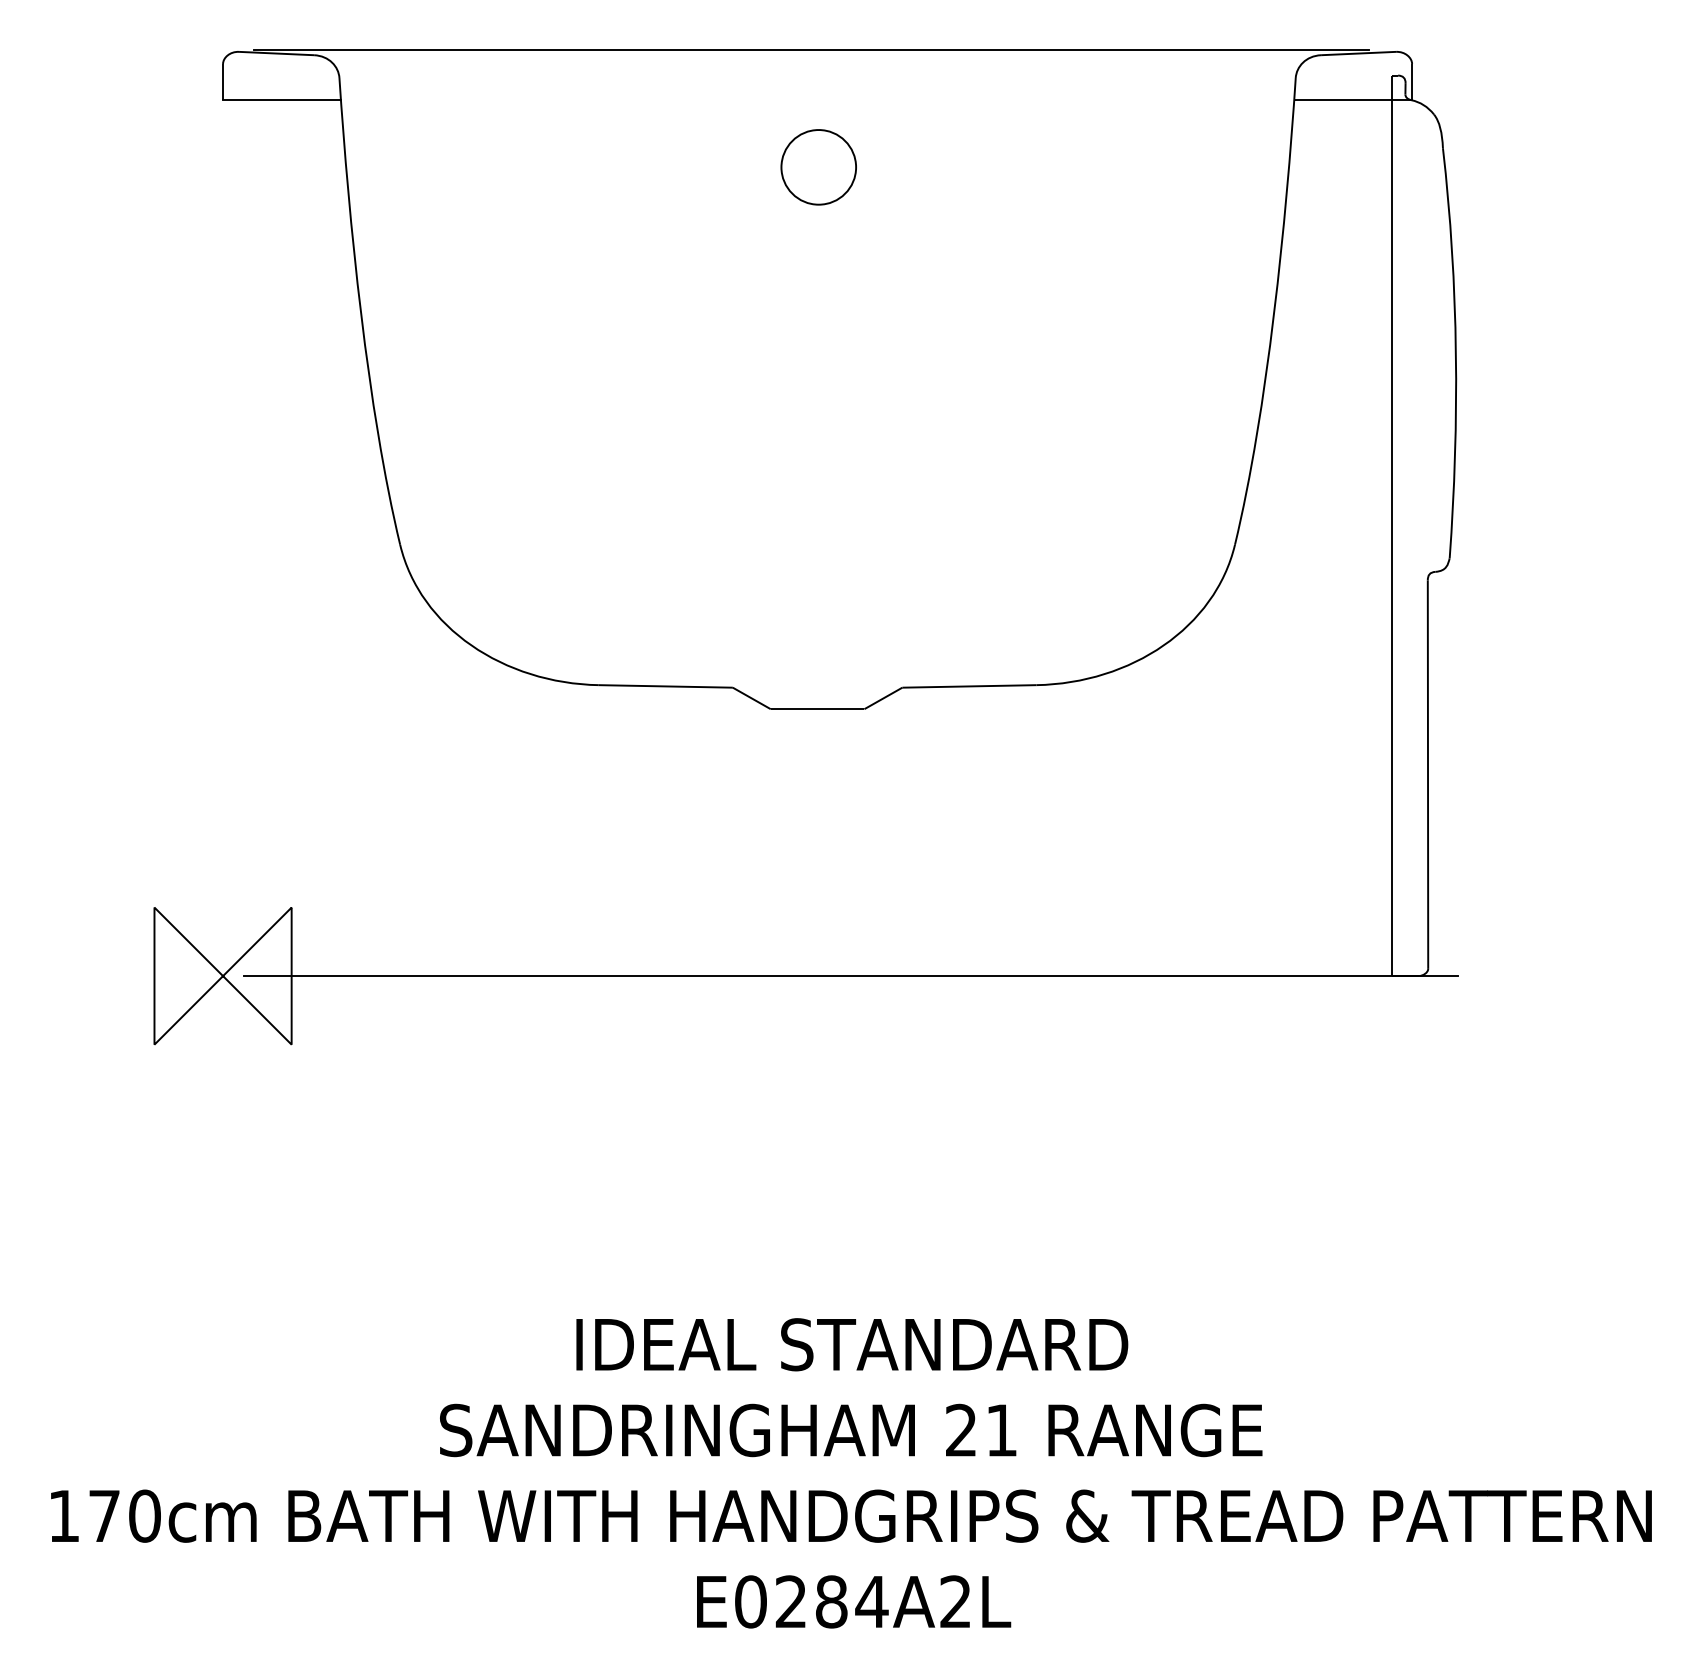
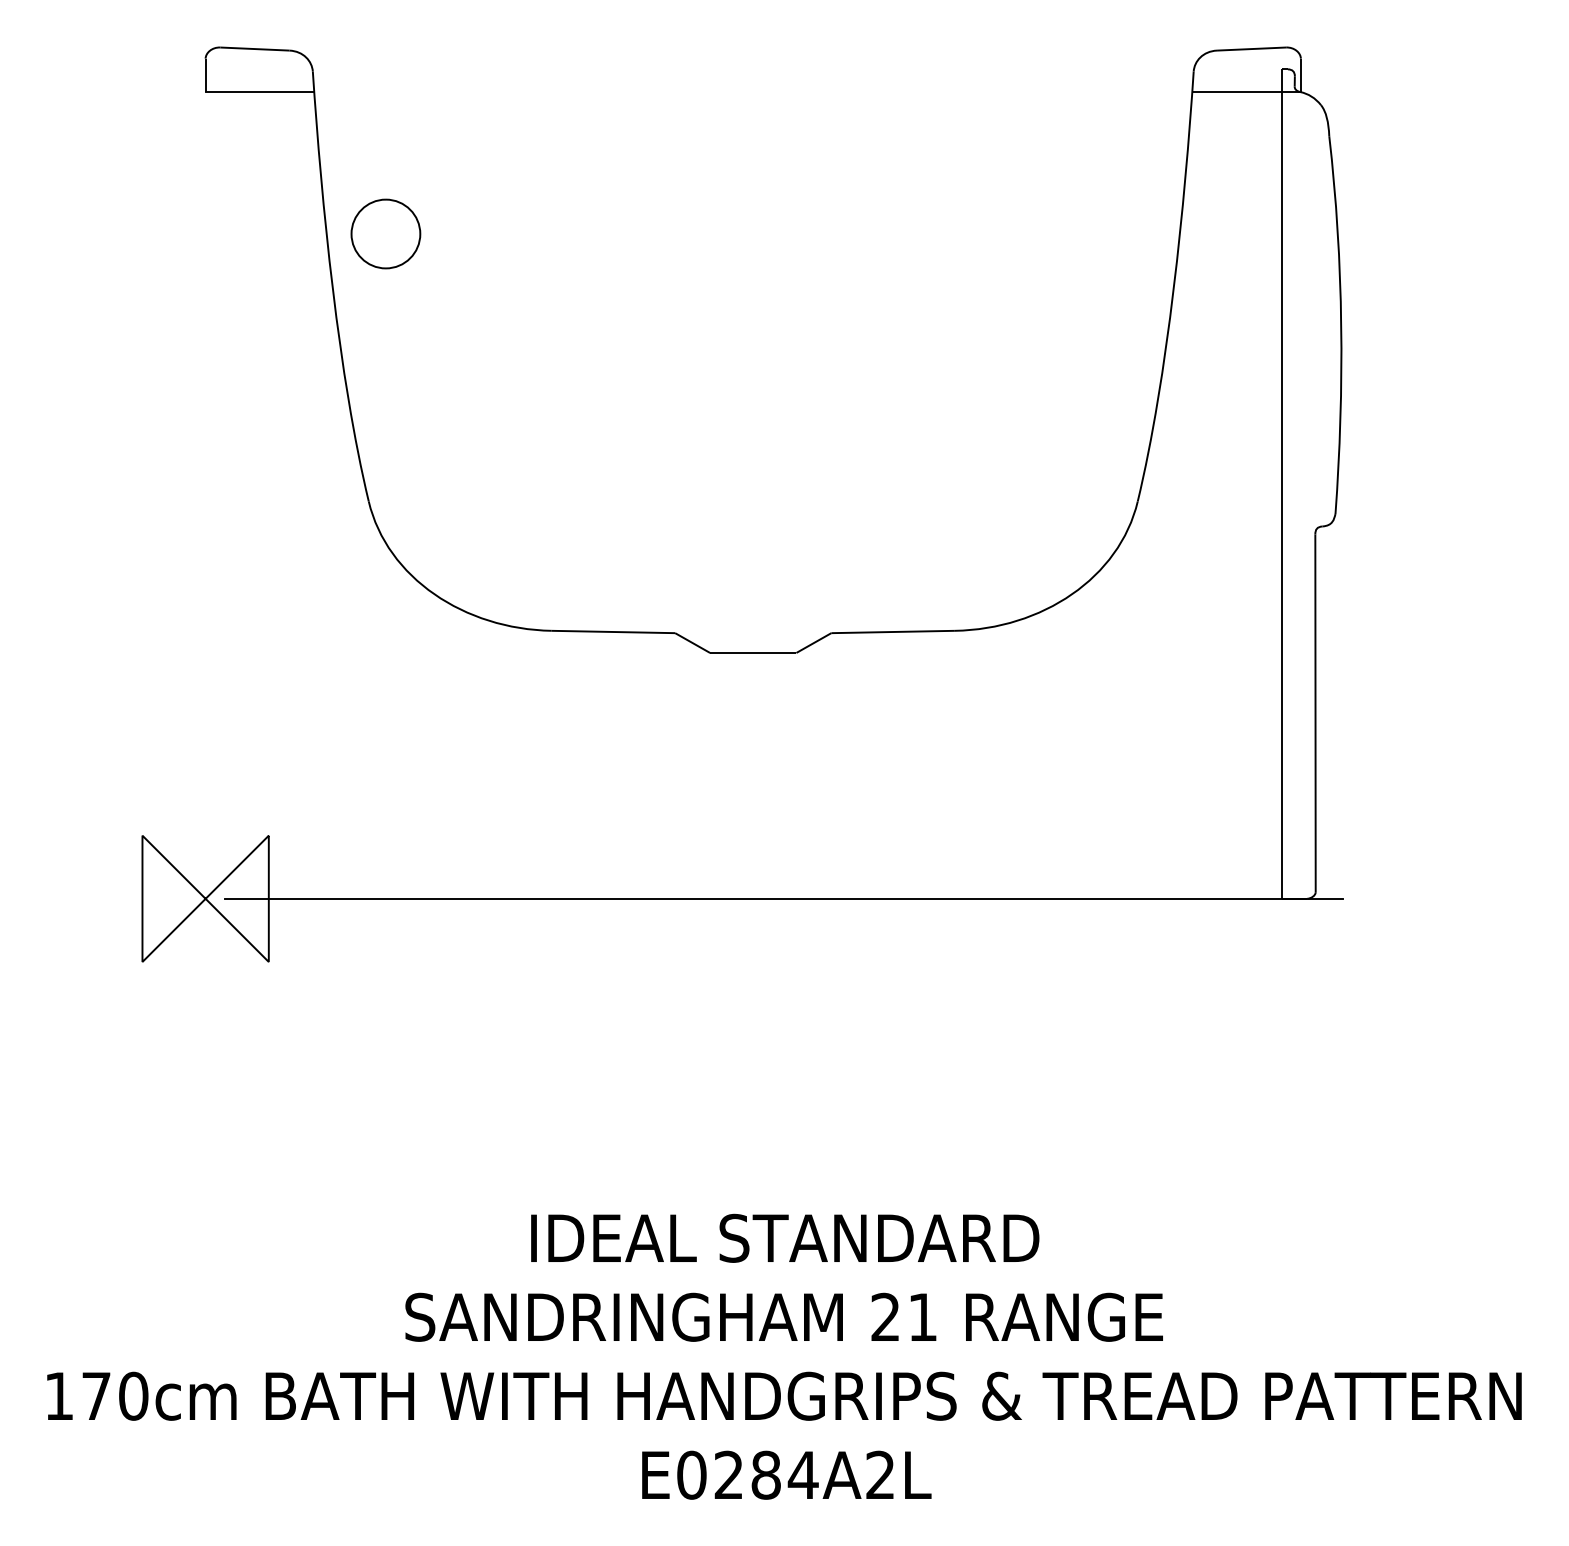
line: (810, 50) -> (746, 46), removed
part: (818, 167) -> (385, 234), moved

